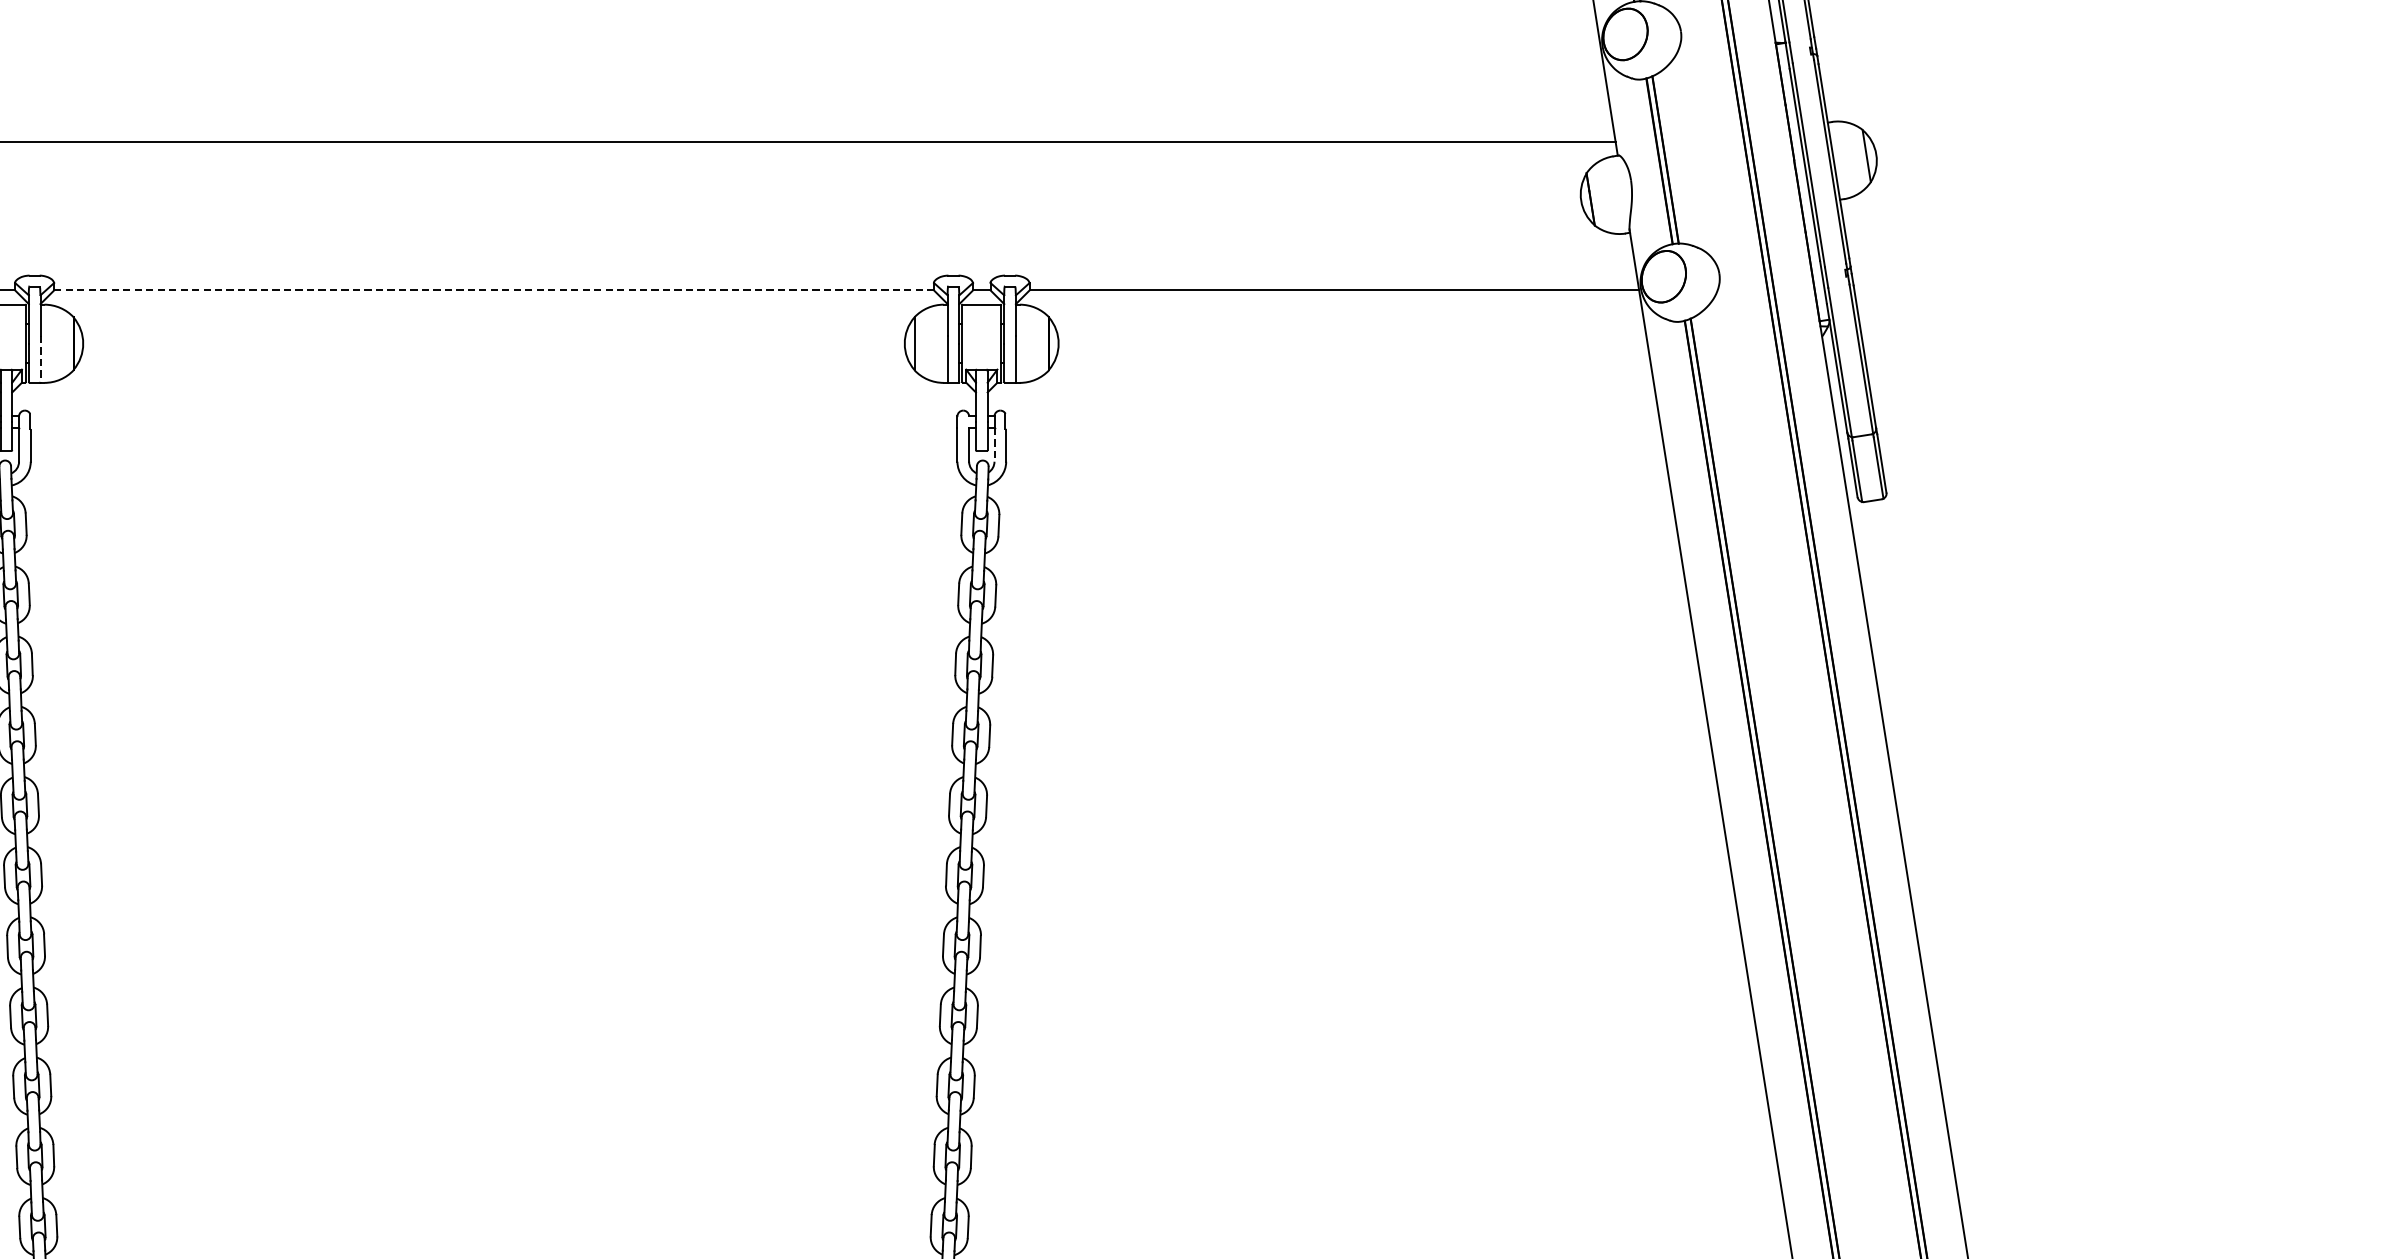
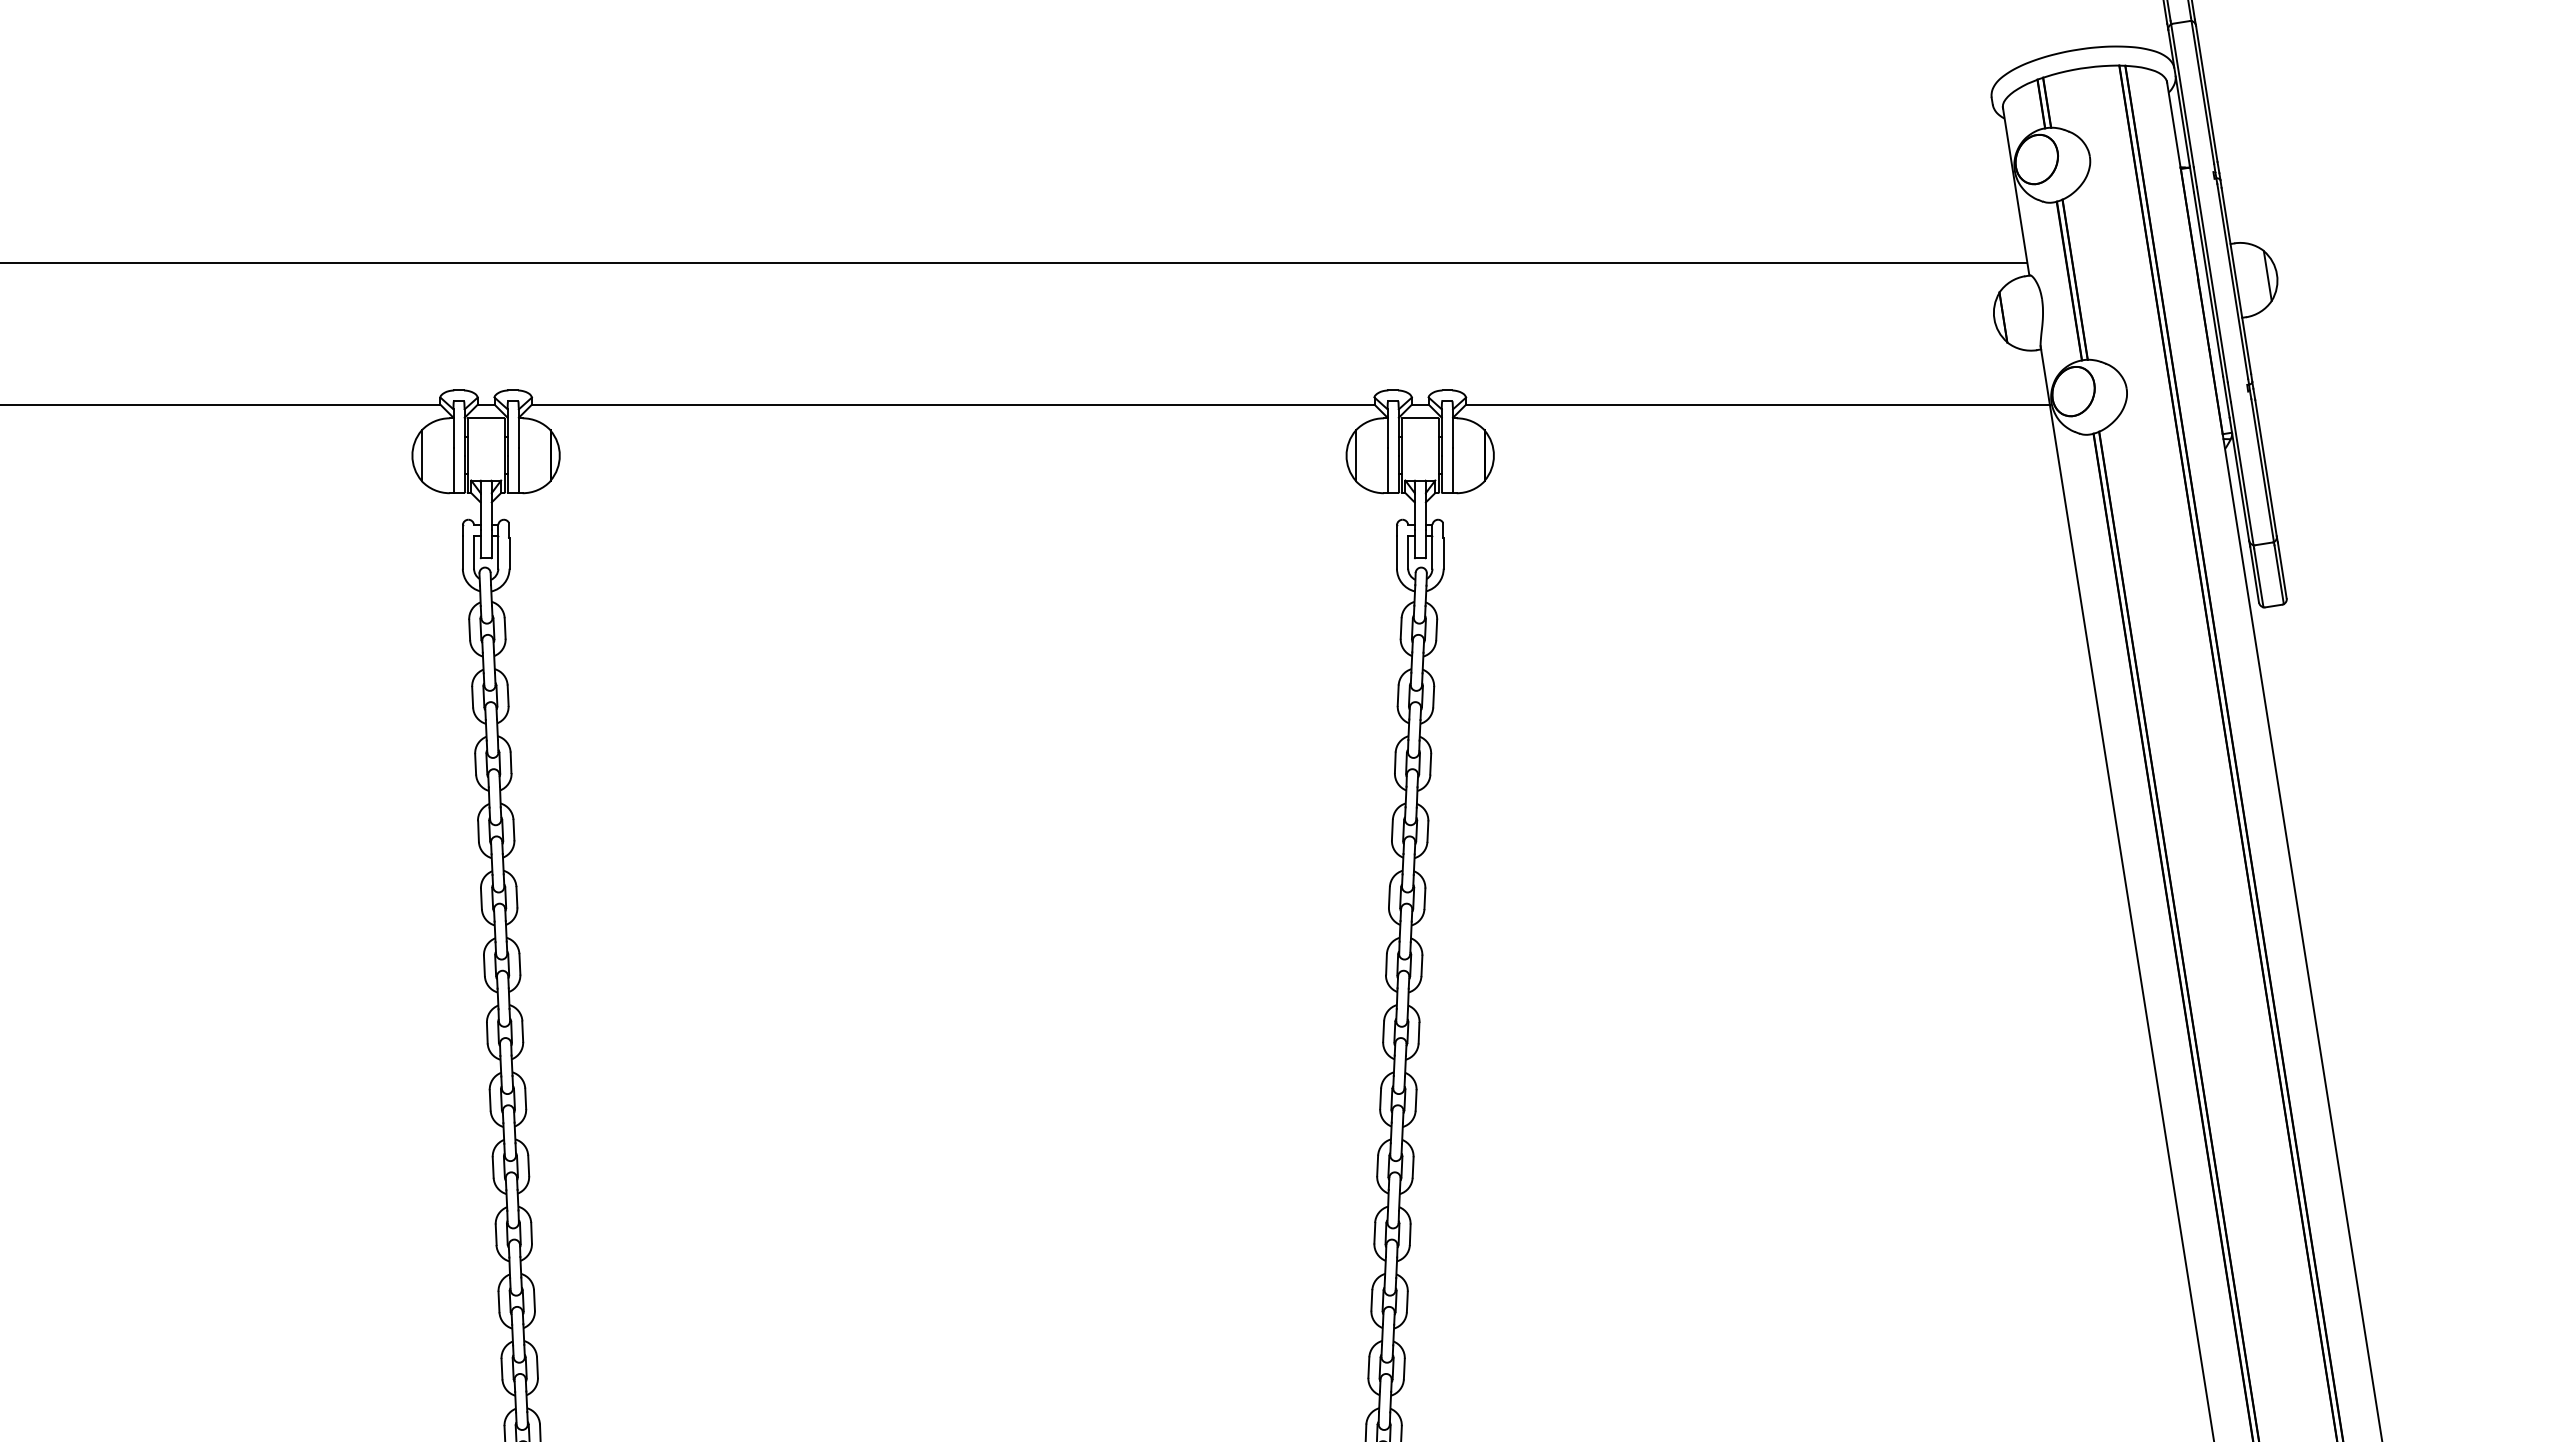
line: (494, 290) -> (953, 404), dashed -> solid
line: (40, 360) -> (518, 471), dashed -> solid
line: (994, 444) -> (1432, 552), dashed -> solid

